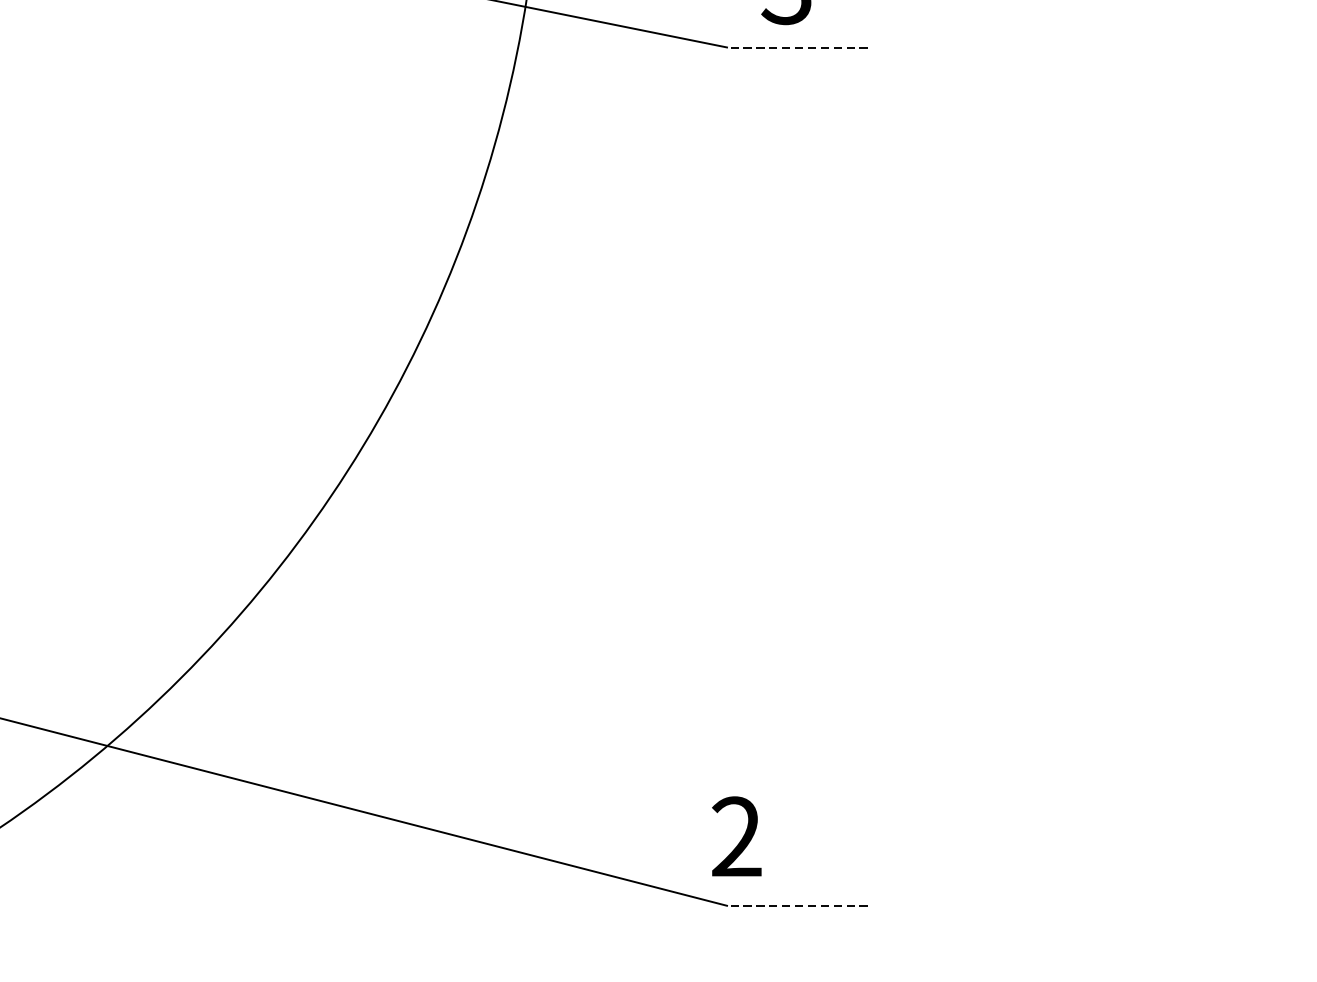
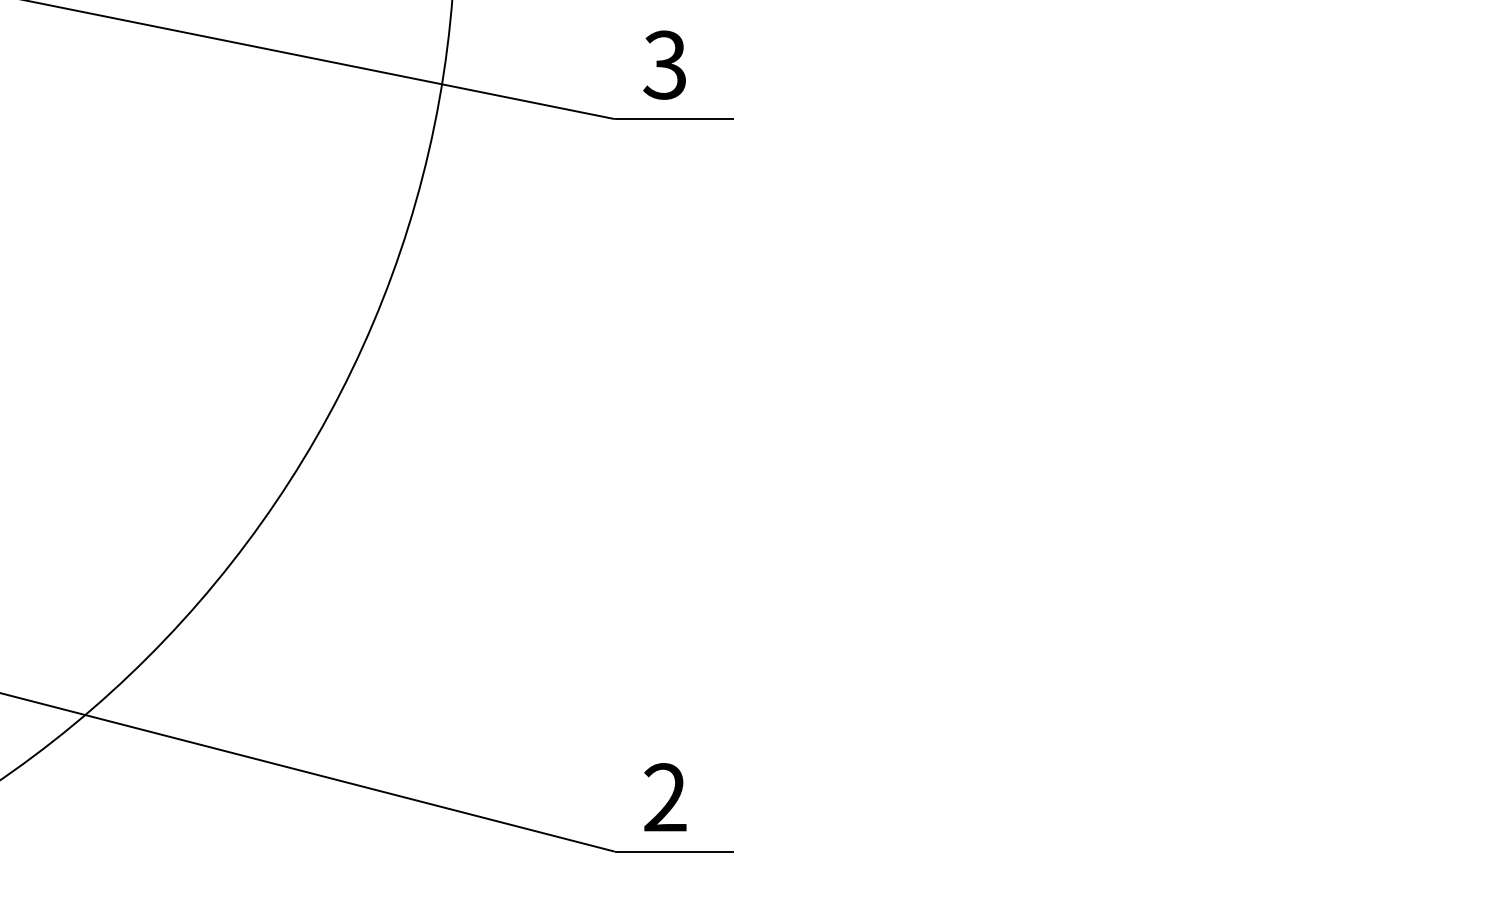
line: (797, 48) -> (674, 119), dashed -> solid
text: (736, 836) -> (665, 797), moved
line: (797, 905) -> (674, 851), dashed -> solid

